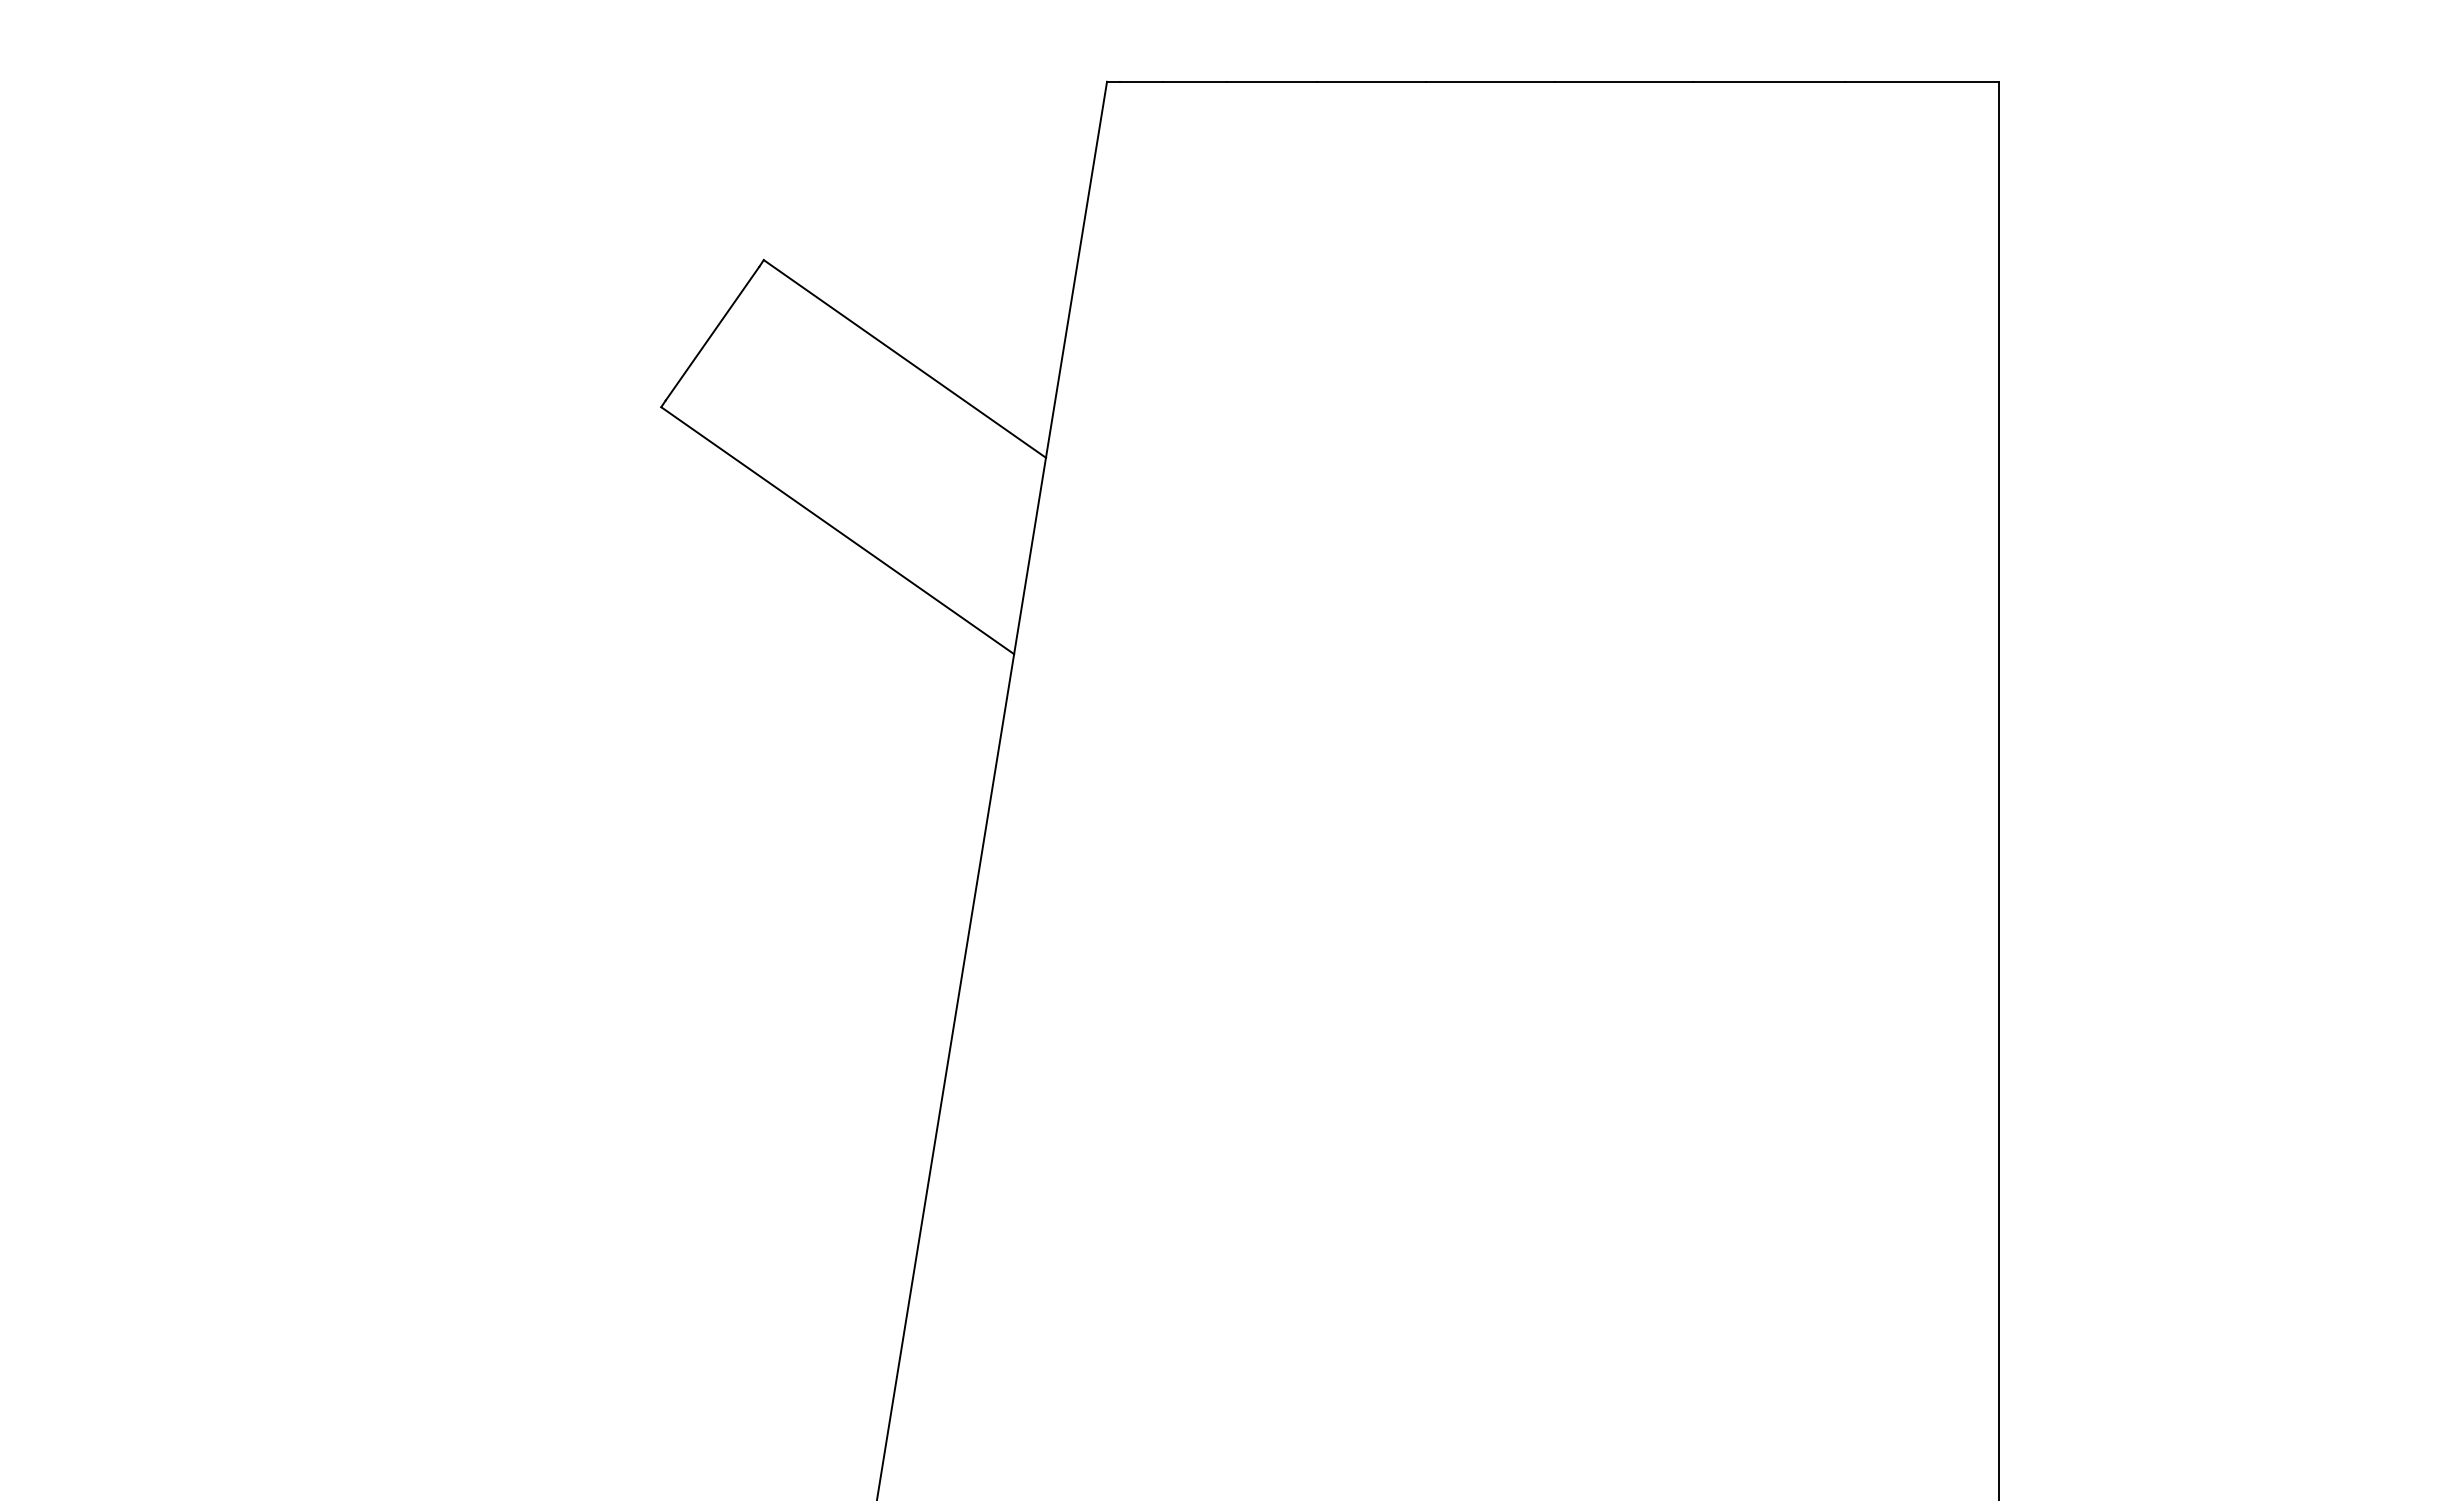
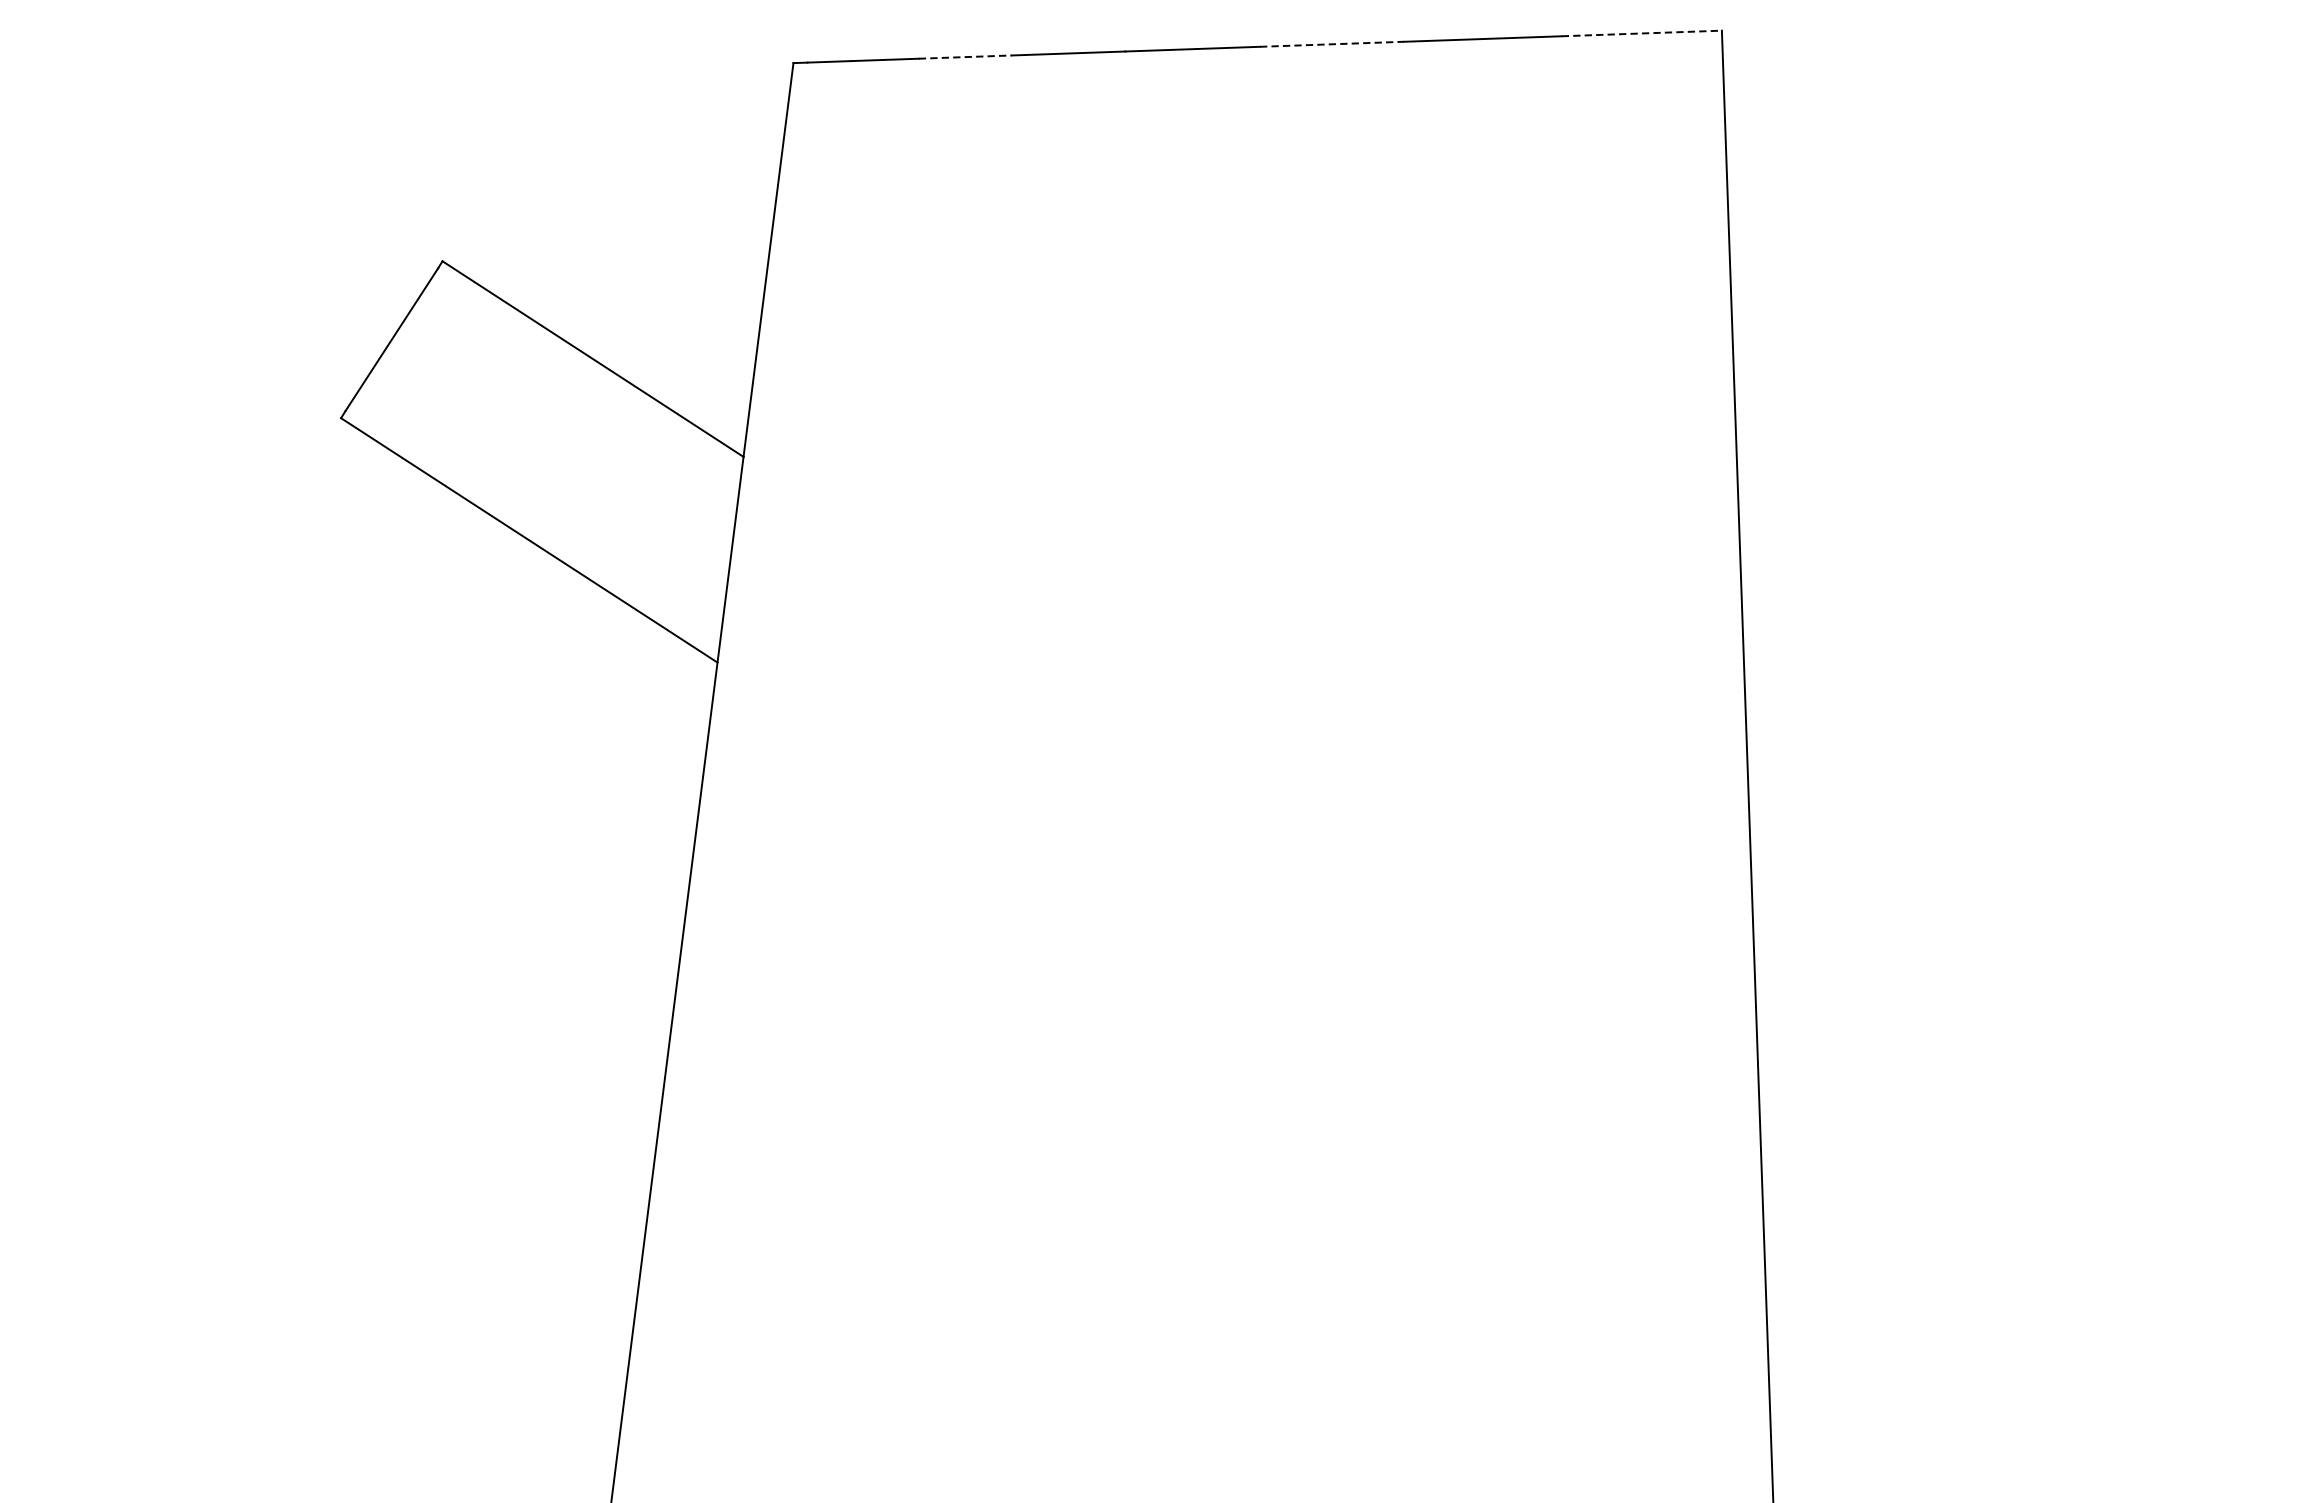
line: (1271, 81) -> (964, 56), solid -> dashed
line: (1624, 81) -> (1332, 43), solid -> dashed
line: (1921, 81) -> (1641, 33), solid -> dashed

